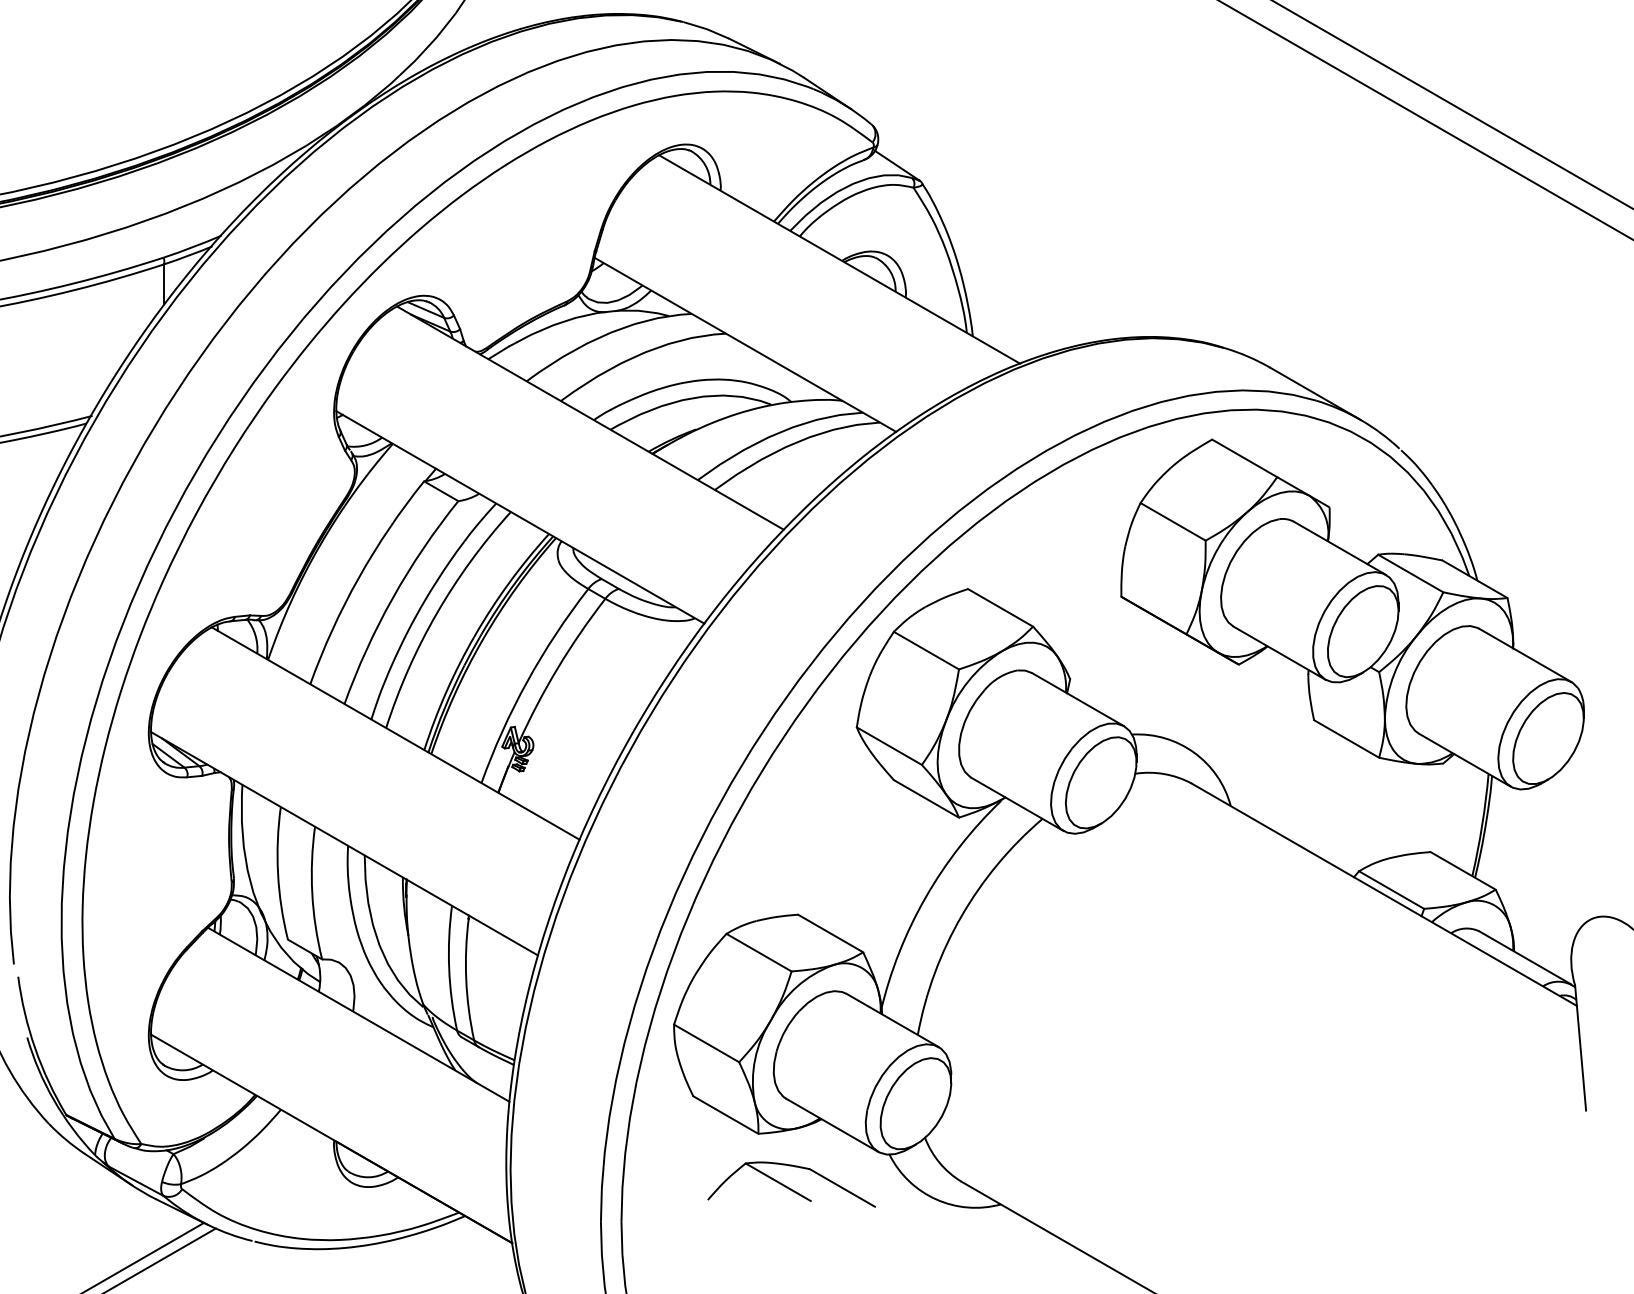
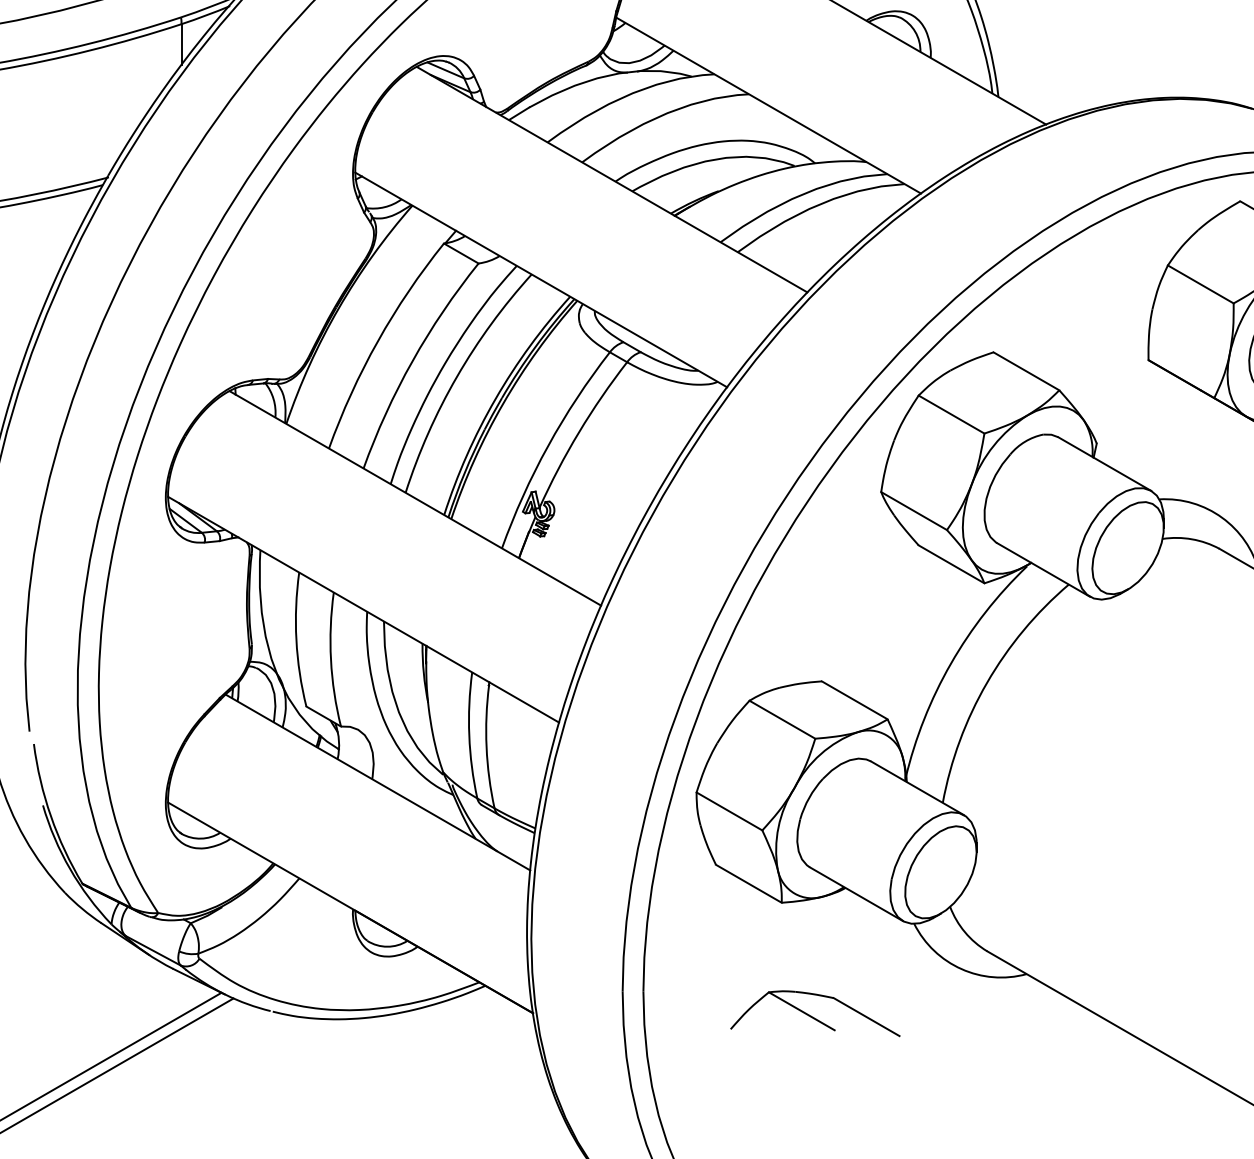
part: (791, 1184) -> (815, 1013), moved

